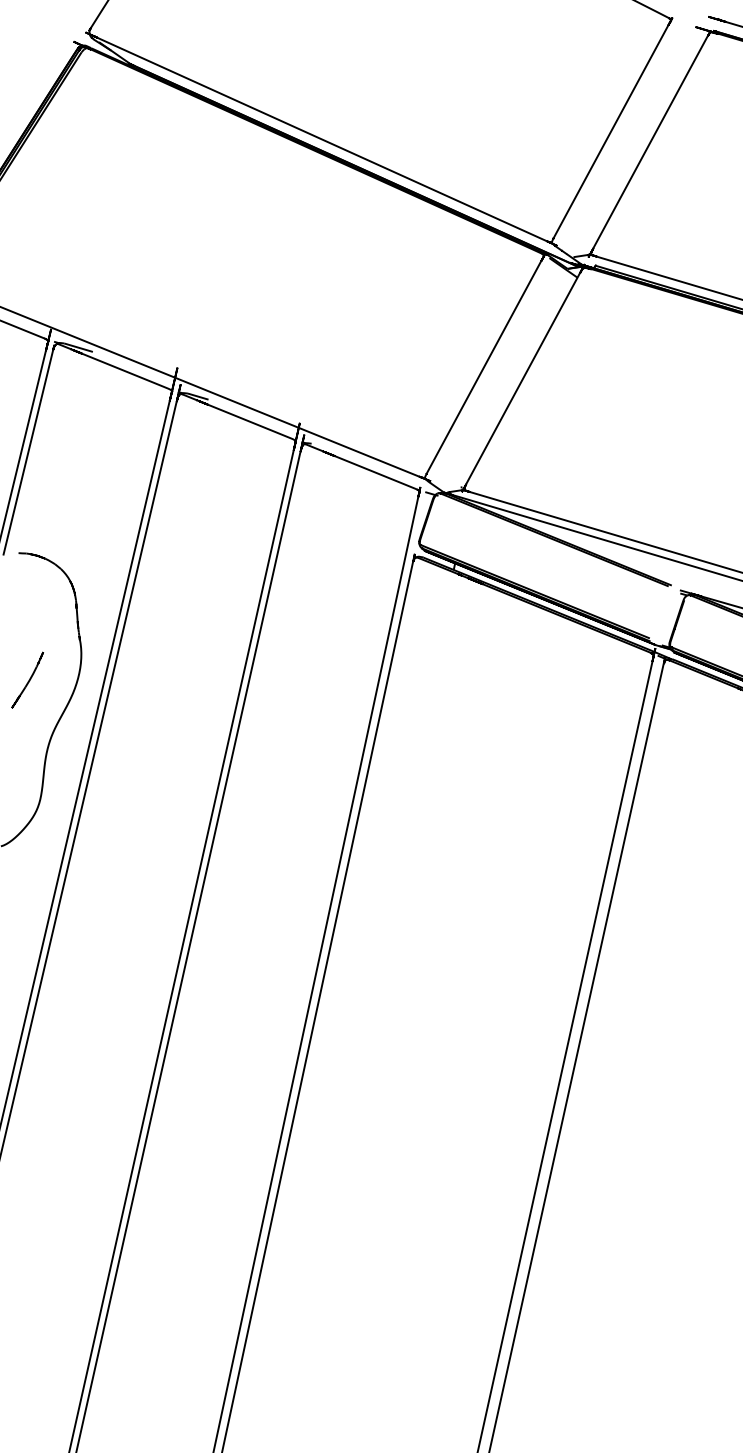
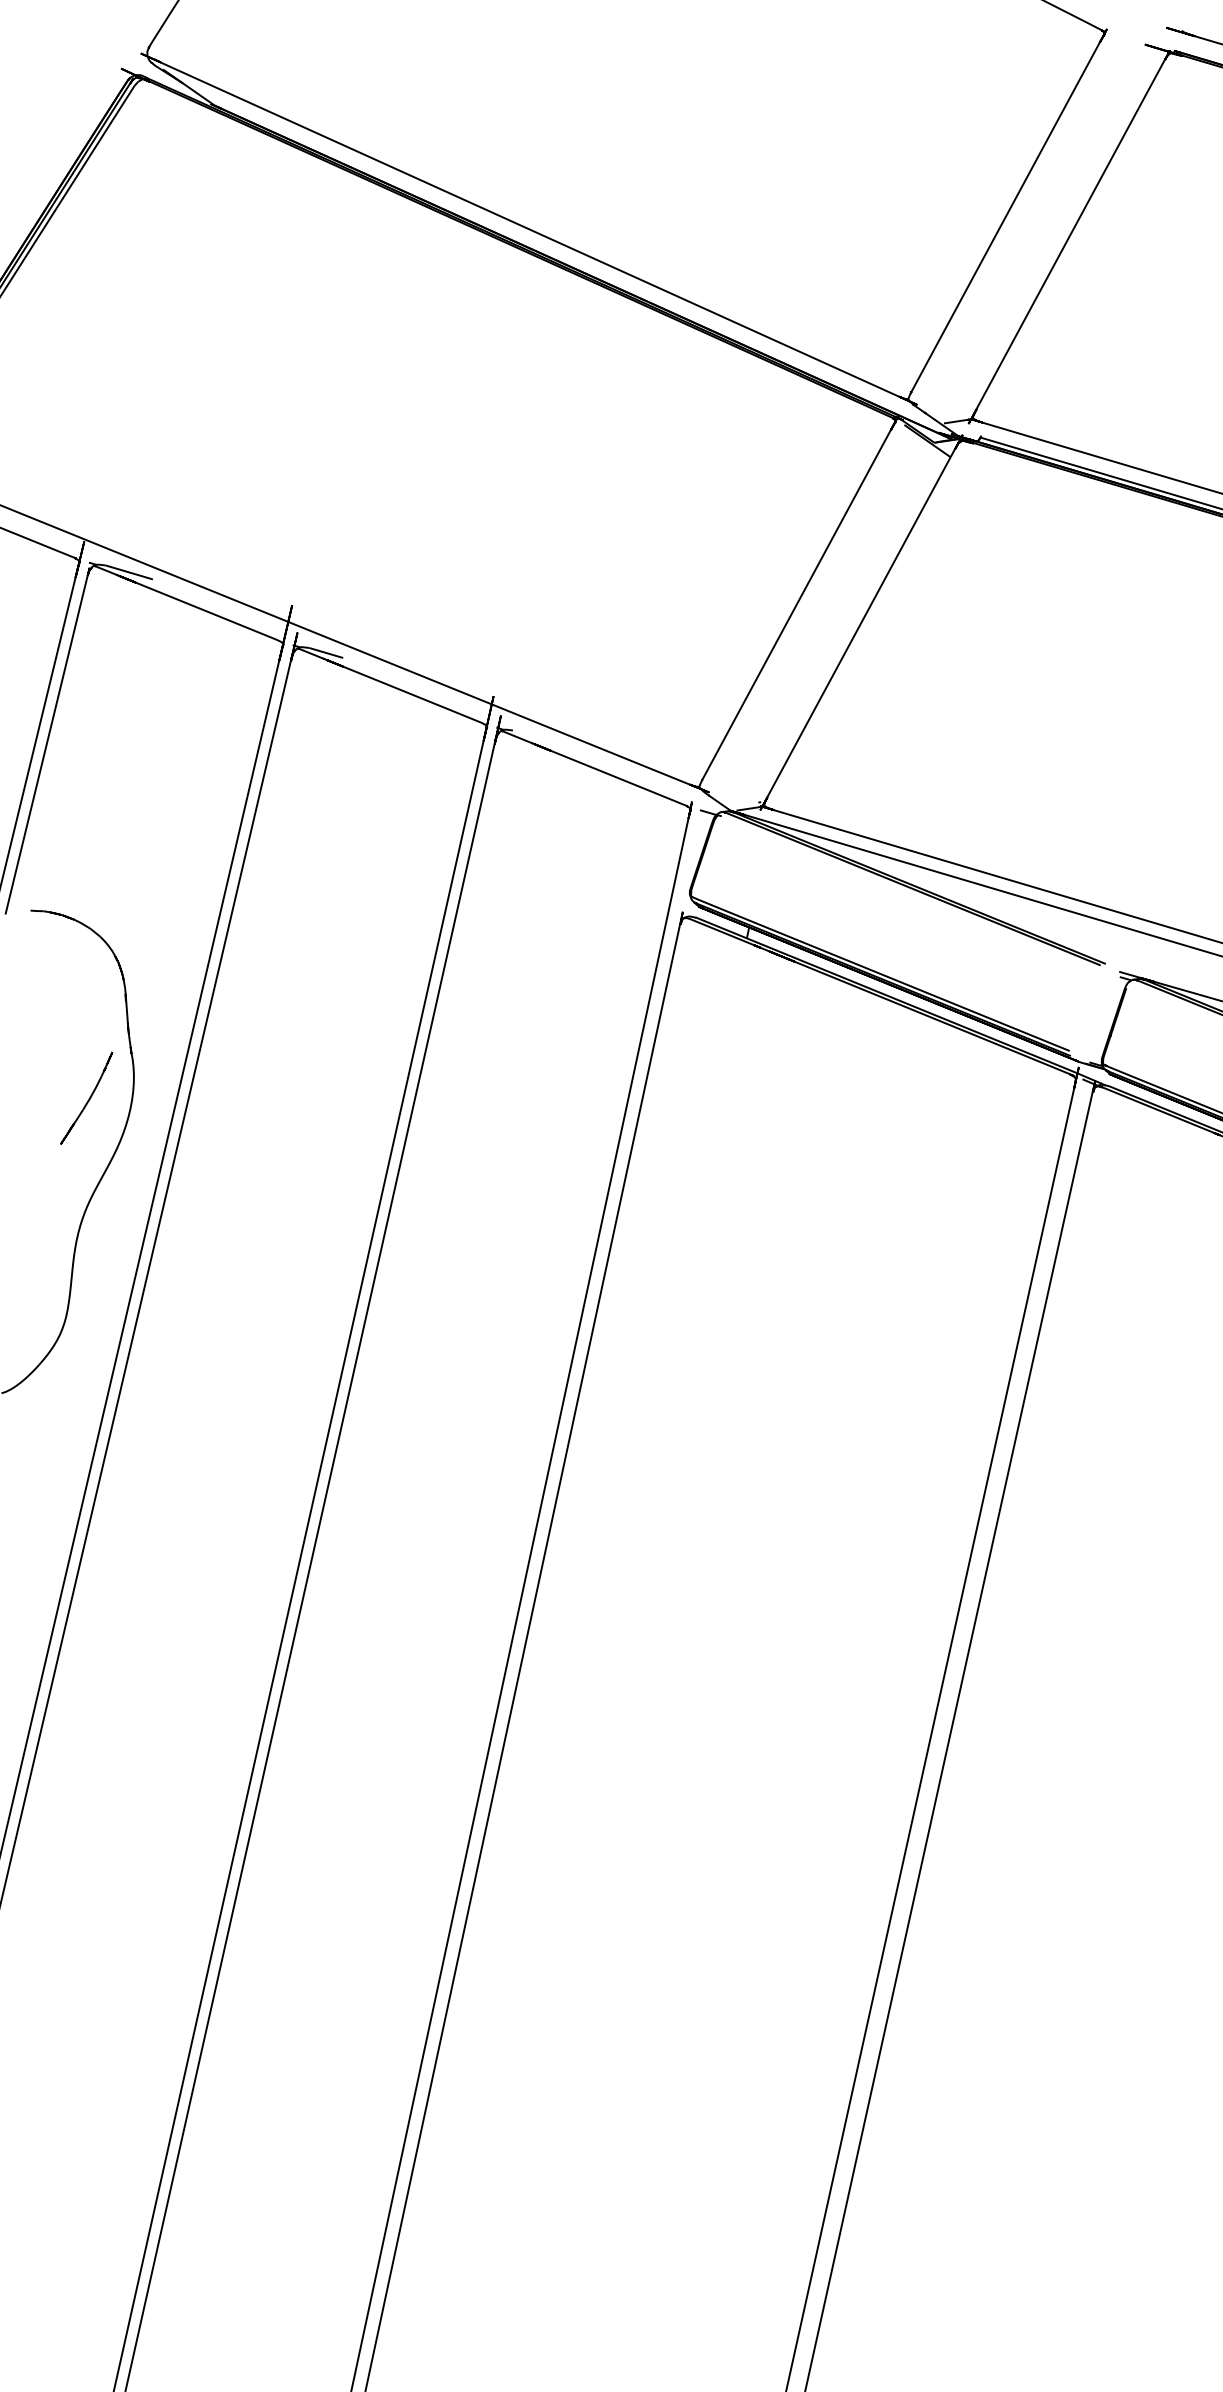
part: (27, 679) -> (86, 1097), moved

